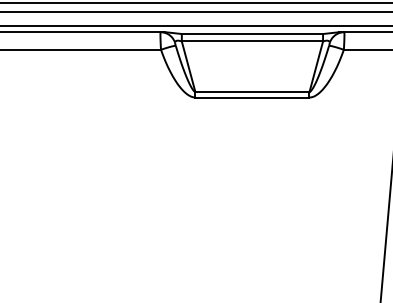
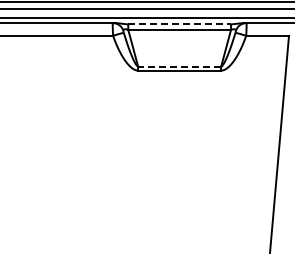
line: (253, 34) -> (180, 24), solid -> dashed
line: (252, 91) -> (179, 66), solid -> dashed

